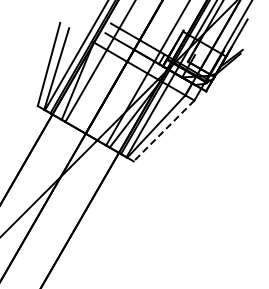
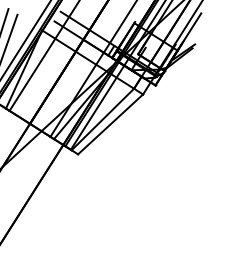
line: (164, 130) -> (111, 123), dashed -> solid

